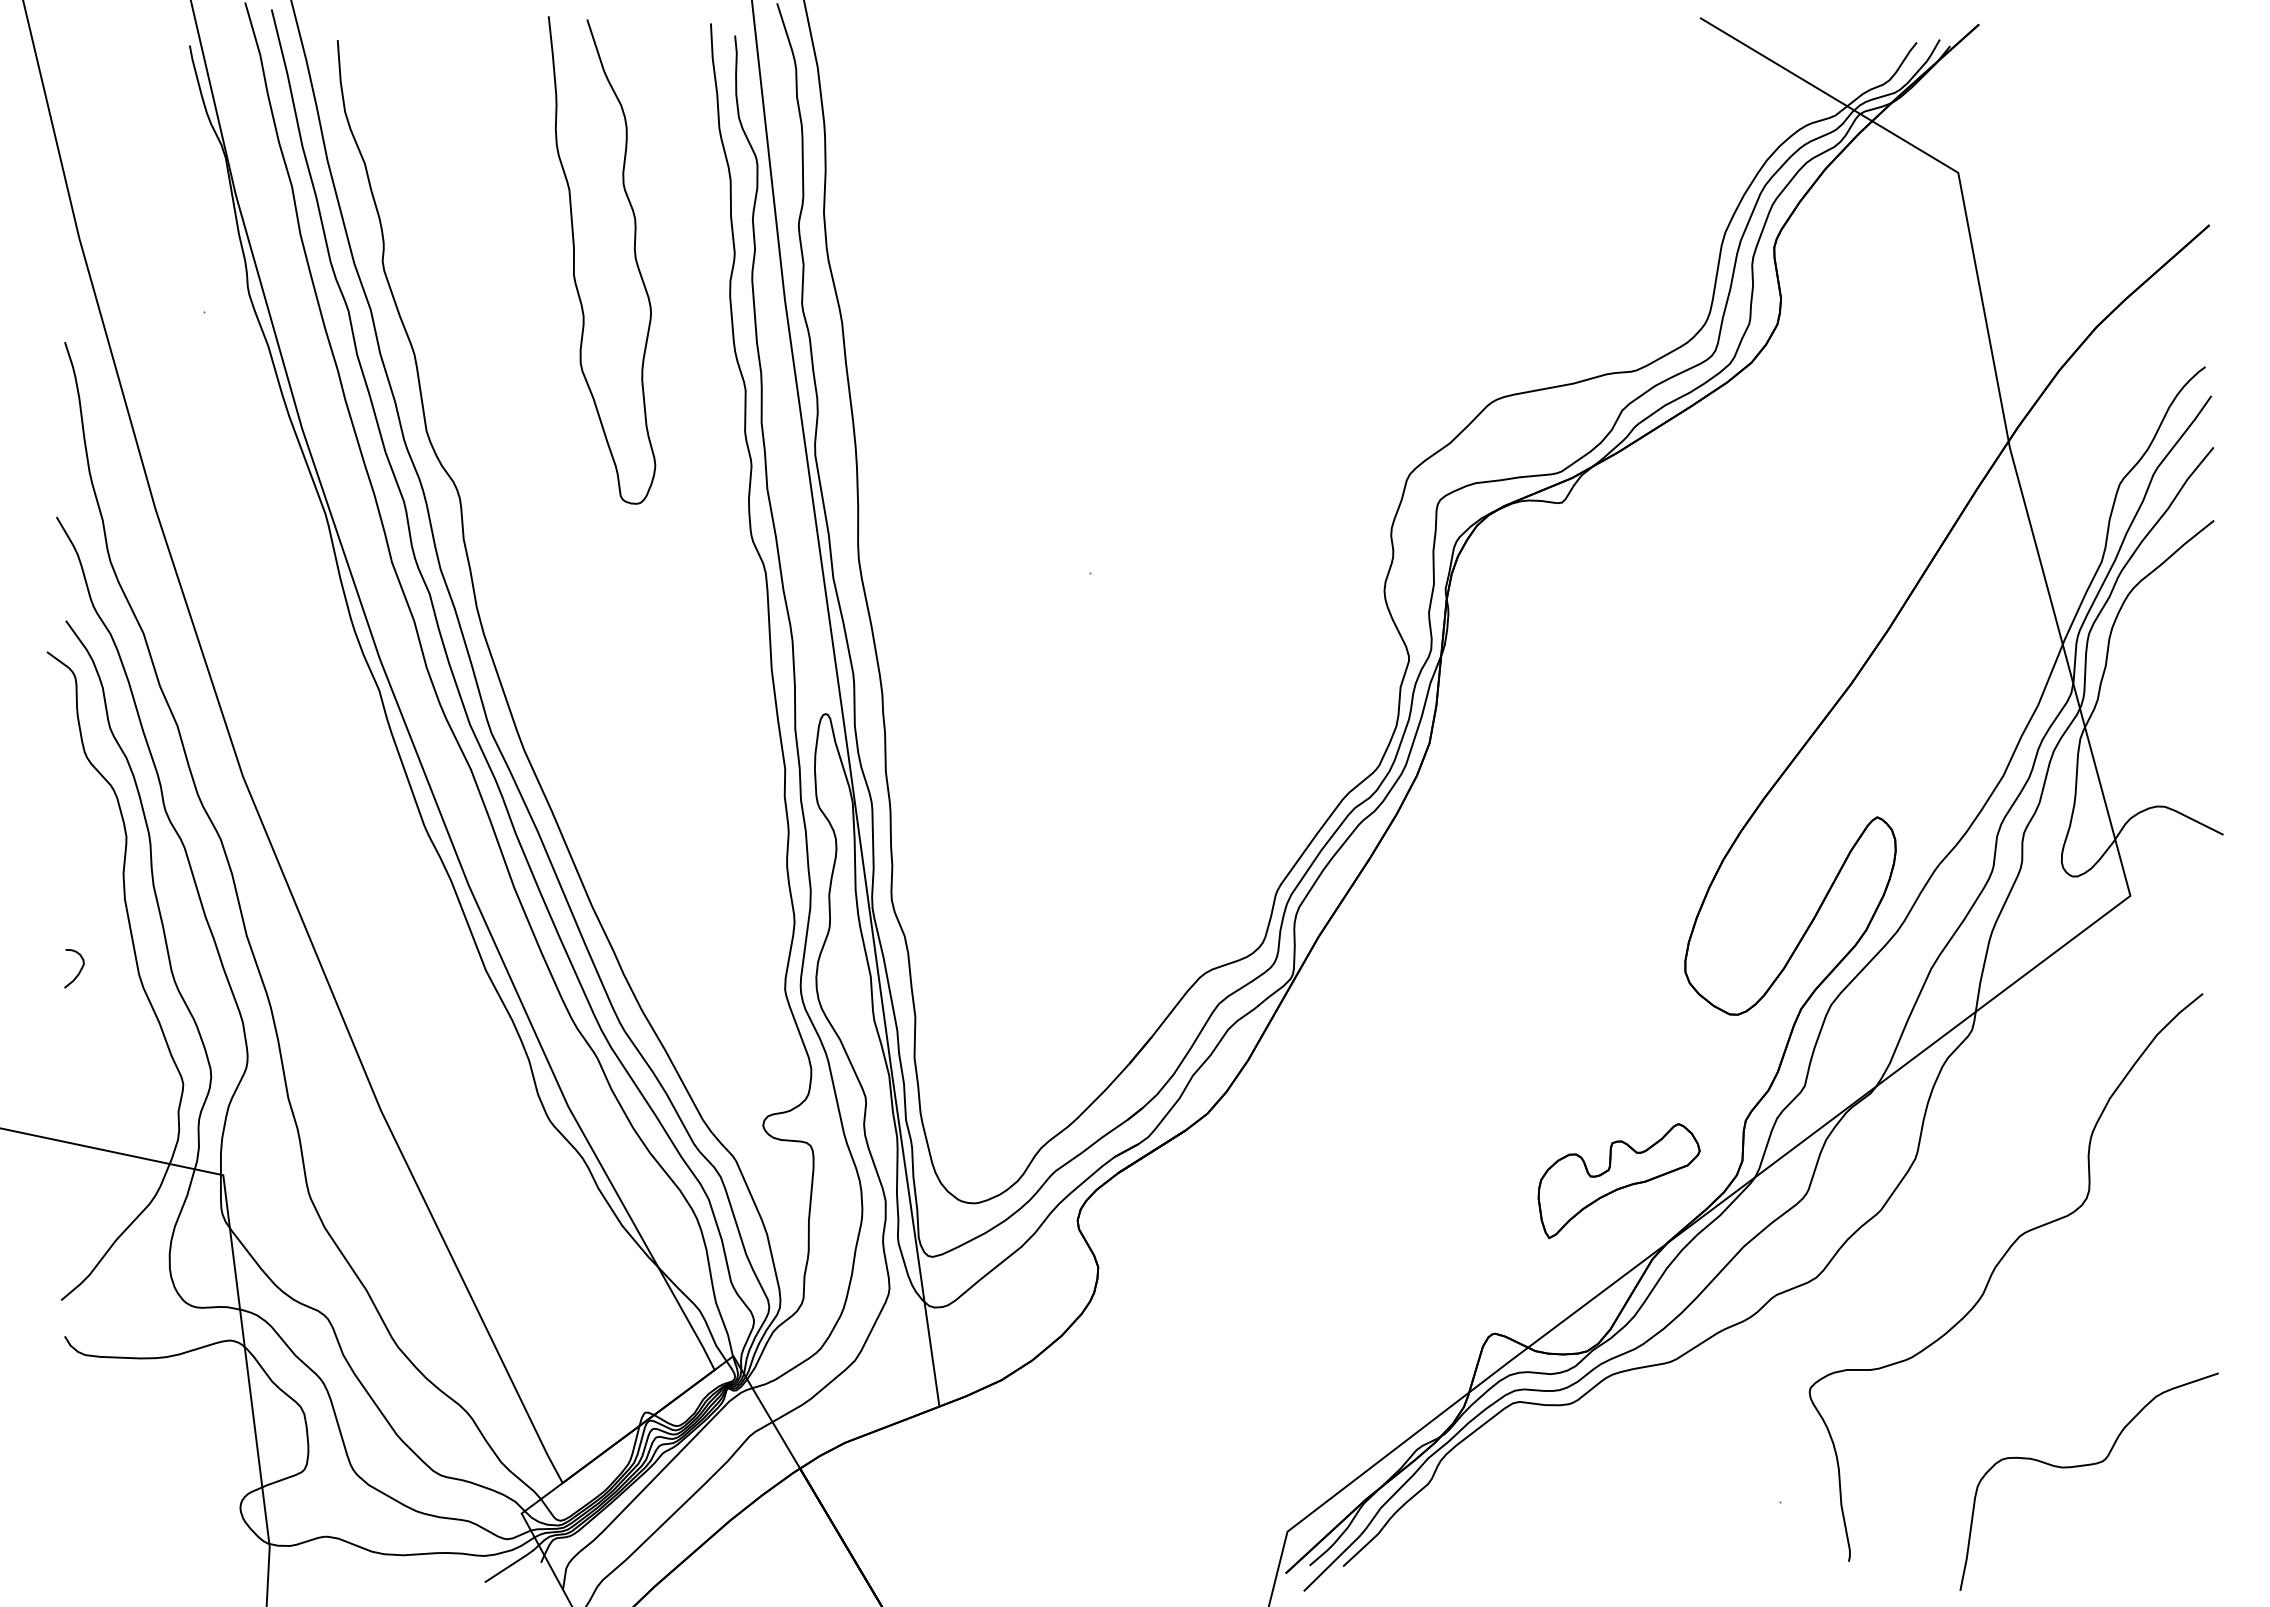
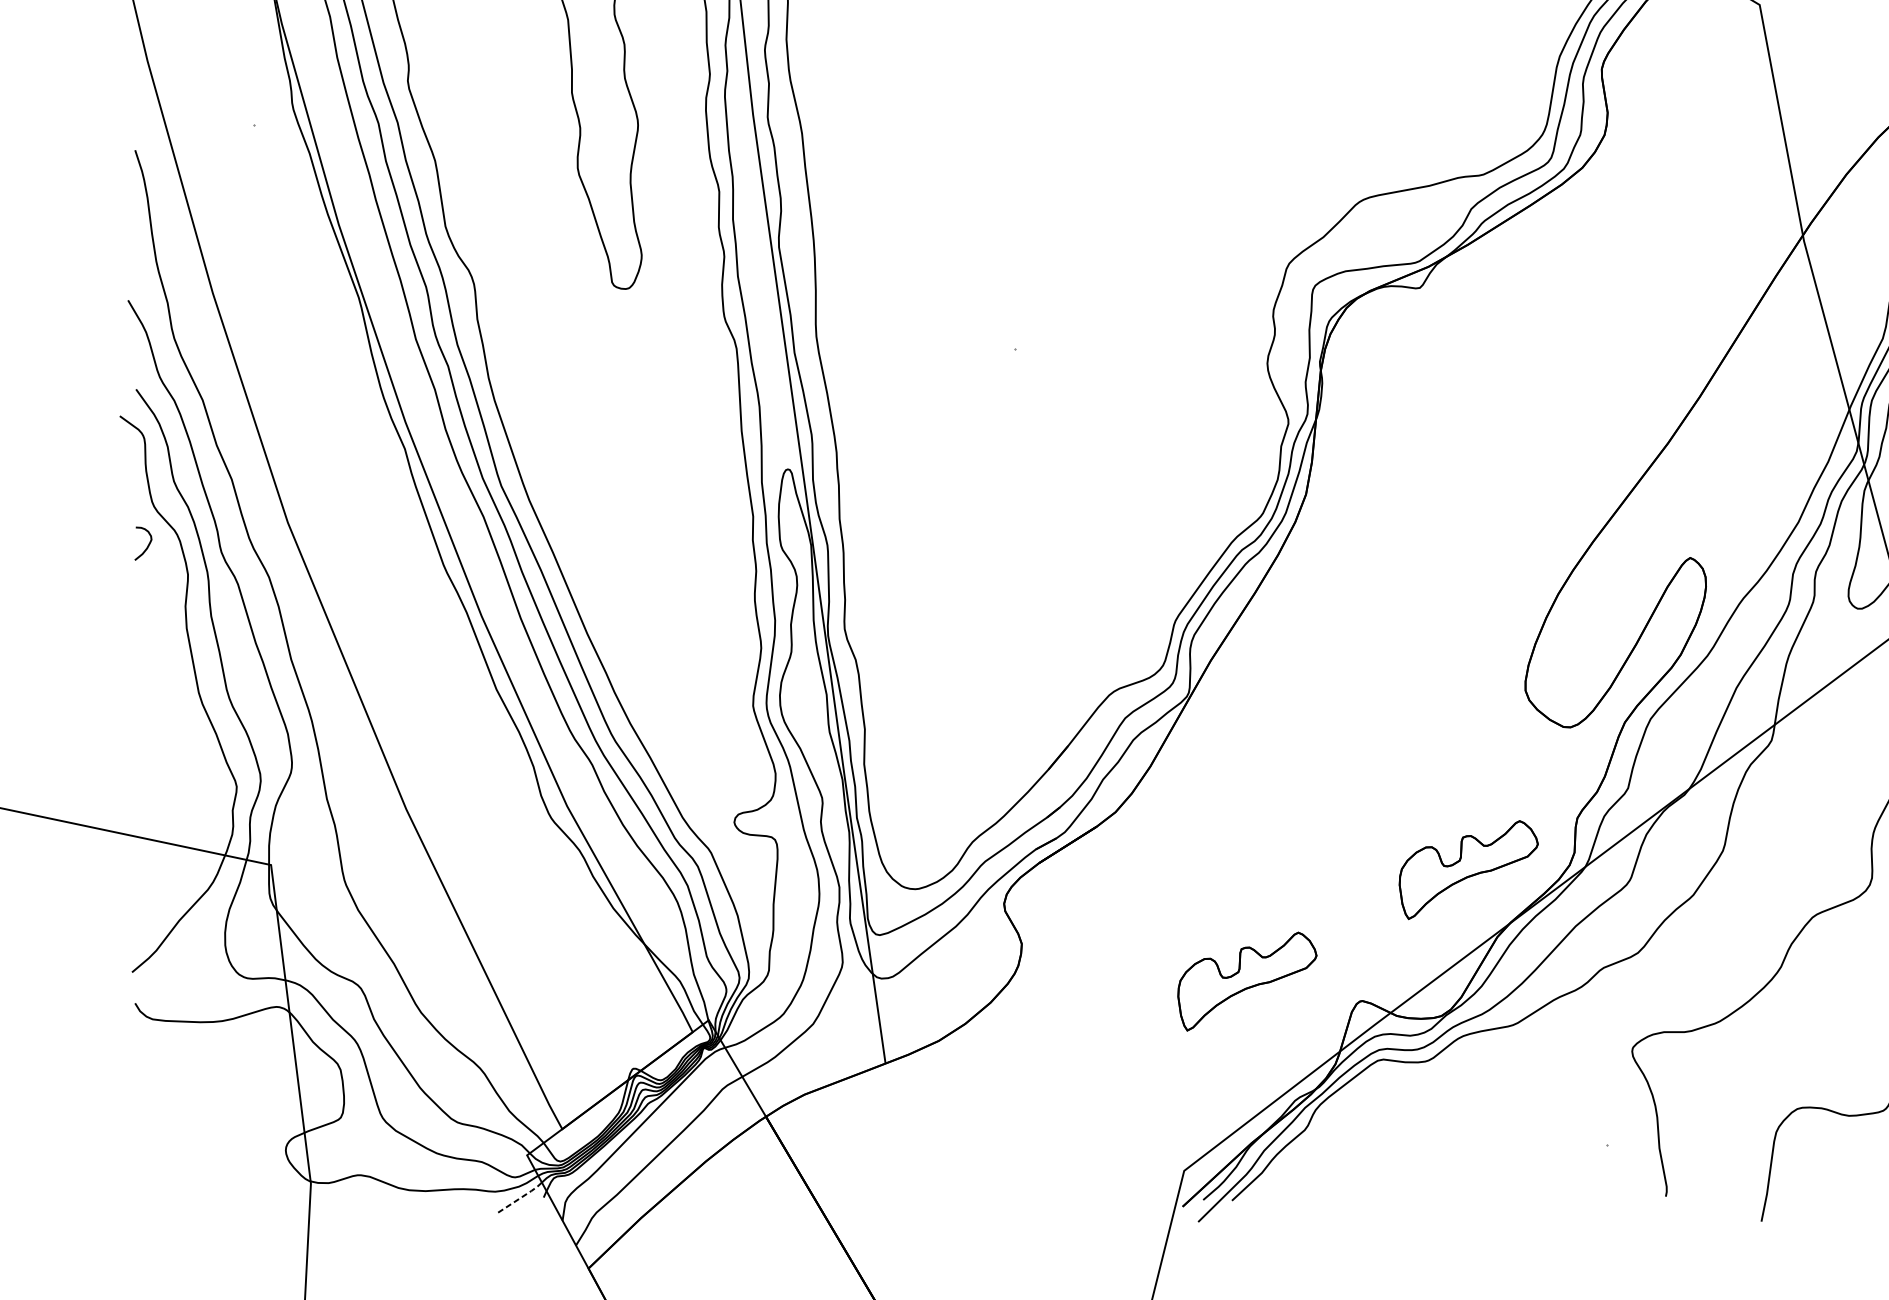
curve: (79, 970) -> (147, 545), moved
part: (1360, 1311) -> (1246, 981), added
line: (513, 1563) -> (520, 1198), solid -> dashed

